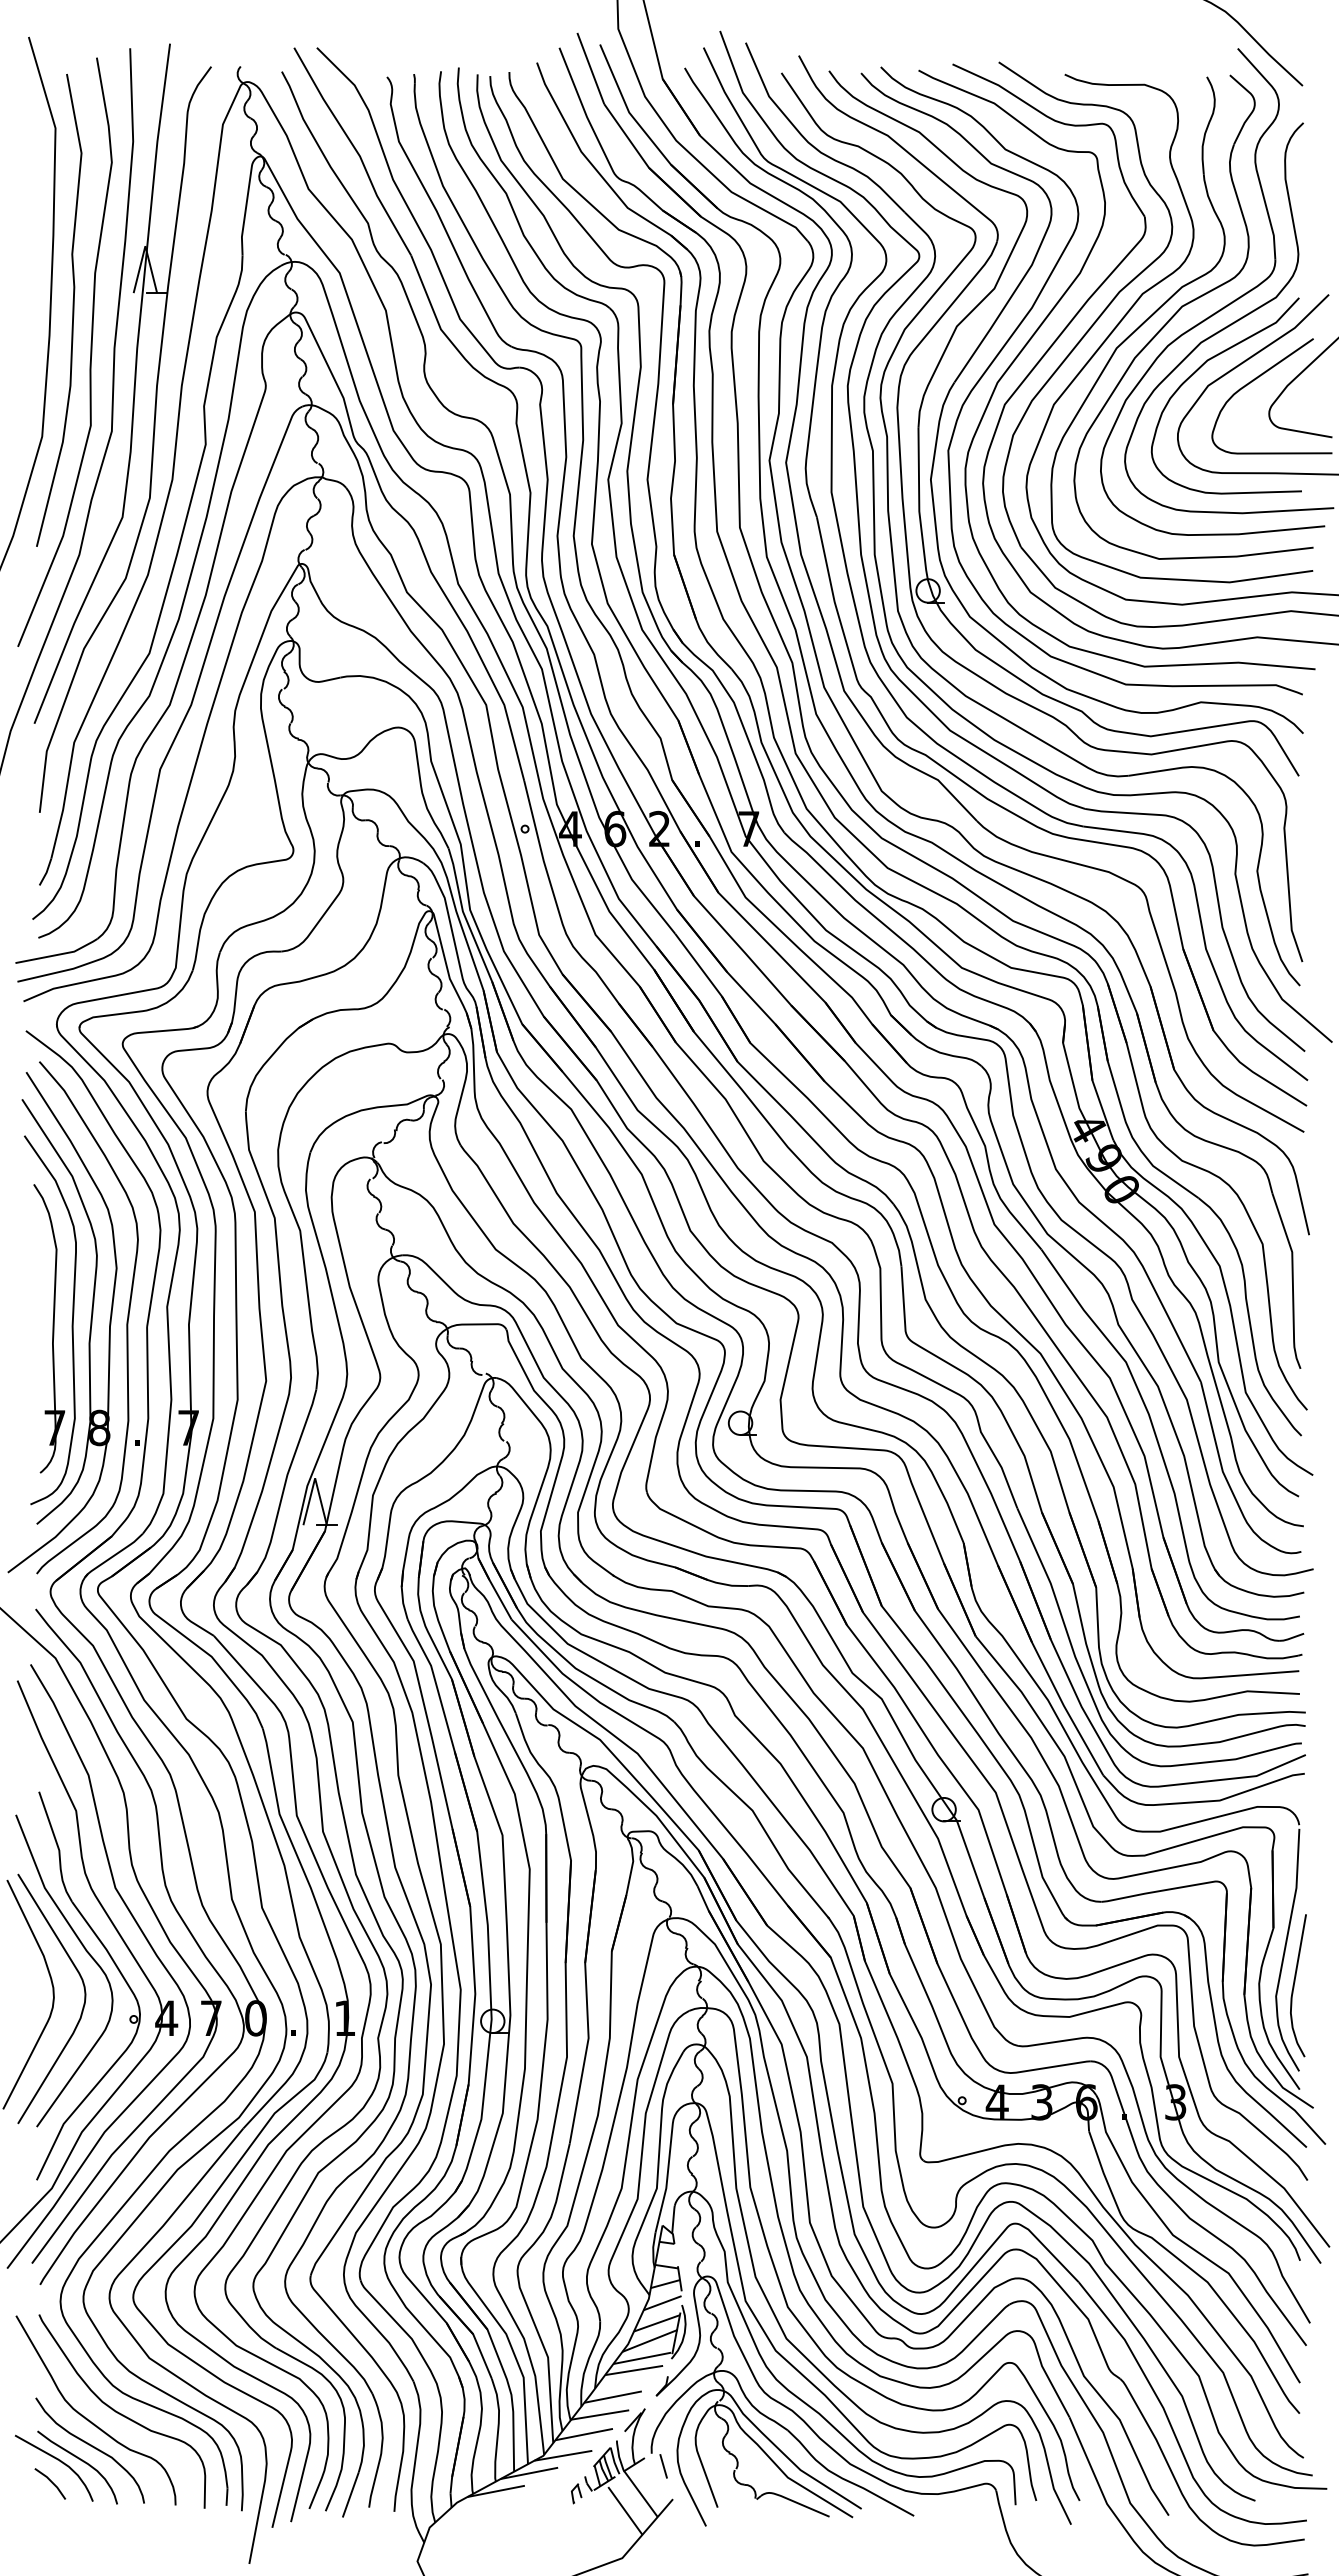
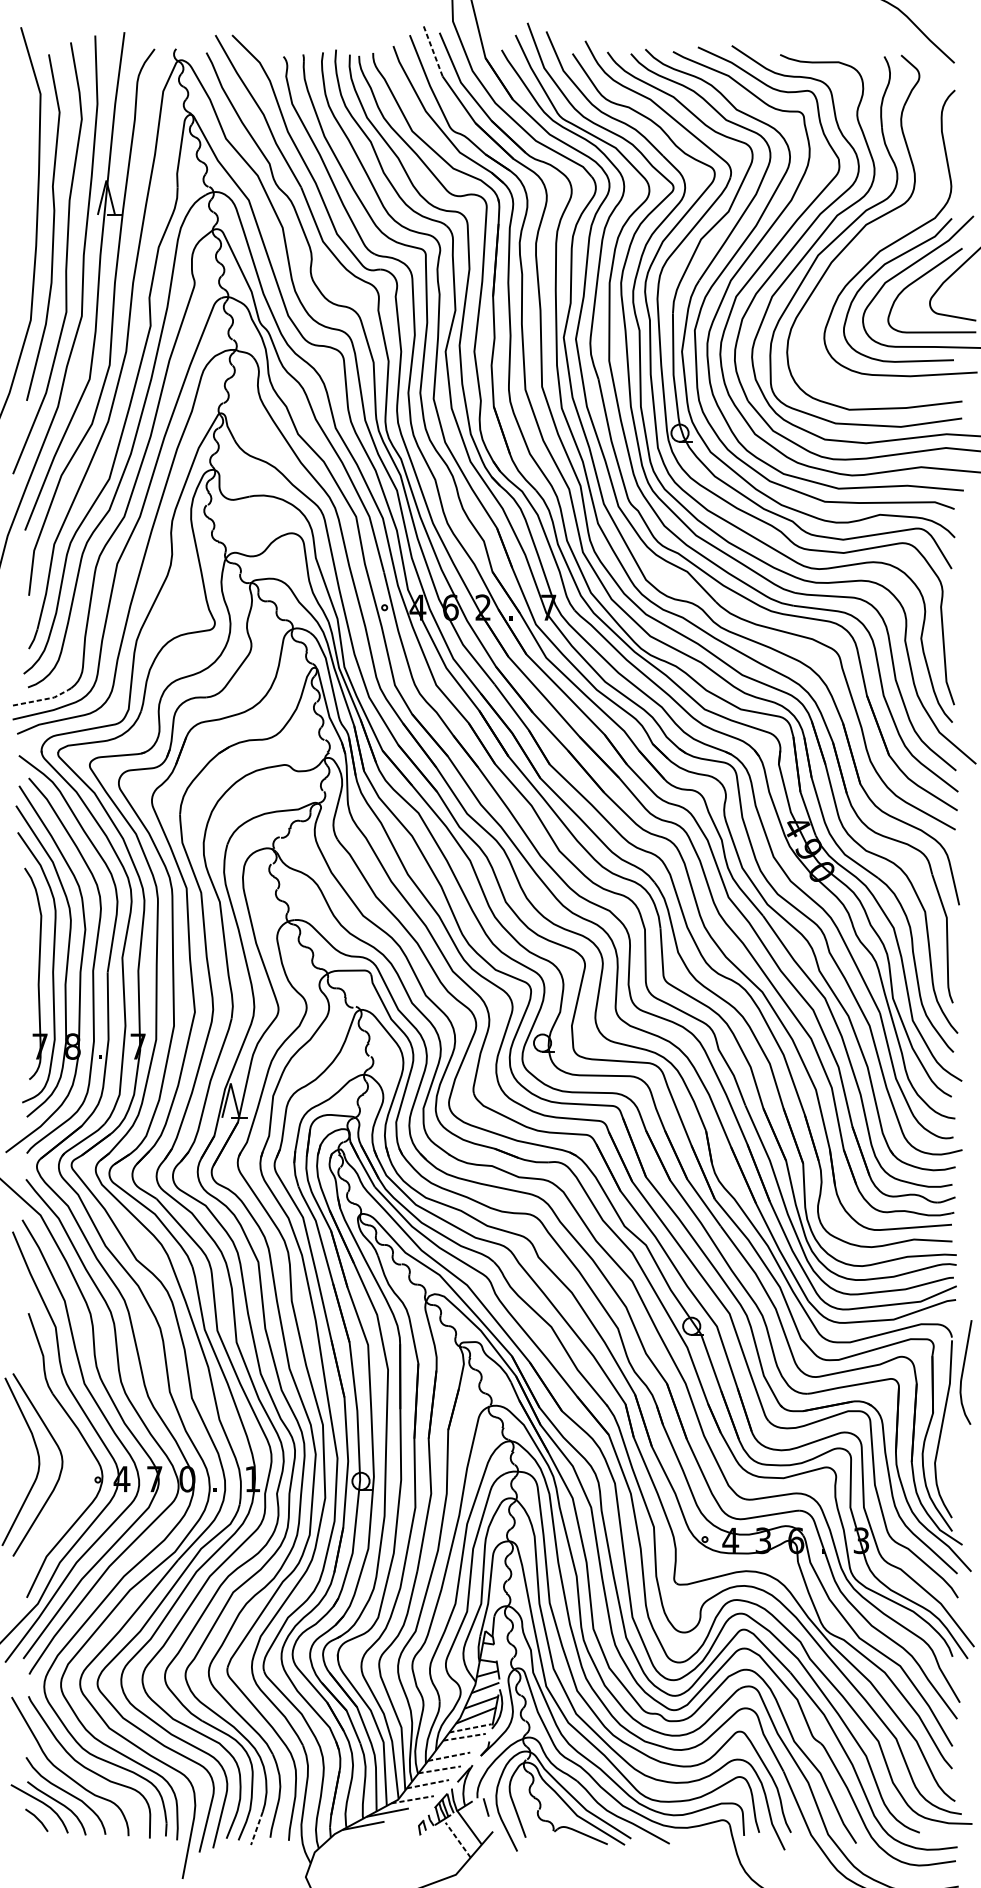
line: (590, 68) -> (432, 50), solid -> dashed
part: (1222, 307) -> (895, 225), removed
line: (59, 954) -> (43, 699), solid -> dashed
curve: (86, 1952) -> (63, 1430), removed
curve: (1294, 1985) -> (963, 1372), moved
line: (642, 2358) -> (470, 1728), solid -> dashed
line: (634, 2370) -> (464, 1737), solid -> dashed
line: (613, 2397) -> (449, 1757), solid -> dashed
line: (600, 2414) -> (439, 1769), solid -> dashed
line: (584, 2434) -> (428, 1784), solid -> dashed
line: (563, 2455) -> (412, 1799), solid -> dashed
line: (350, 2495) -> (256, 1828), solid -> dashed
line: (625, 2510) -> (458, 1839), solid -> dashed

